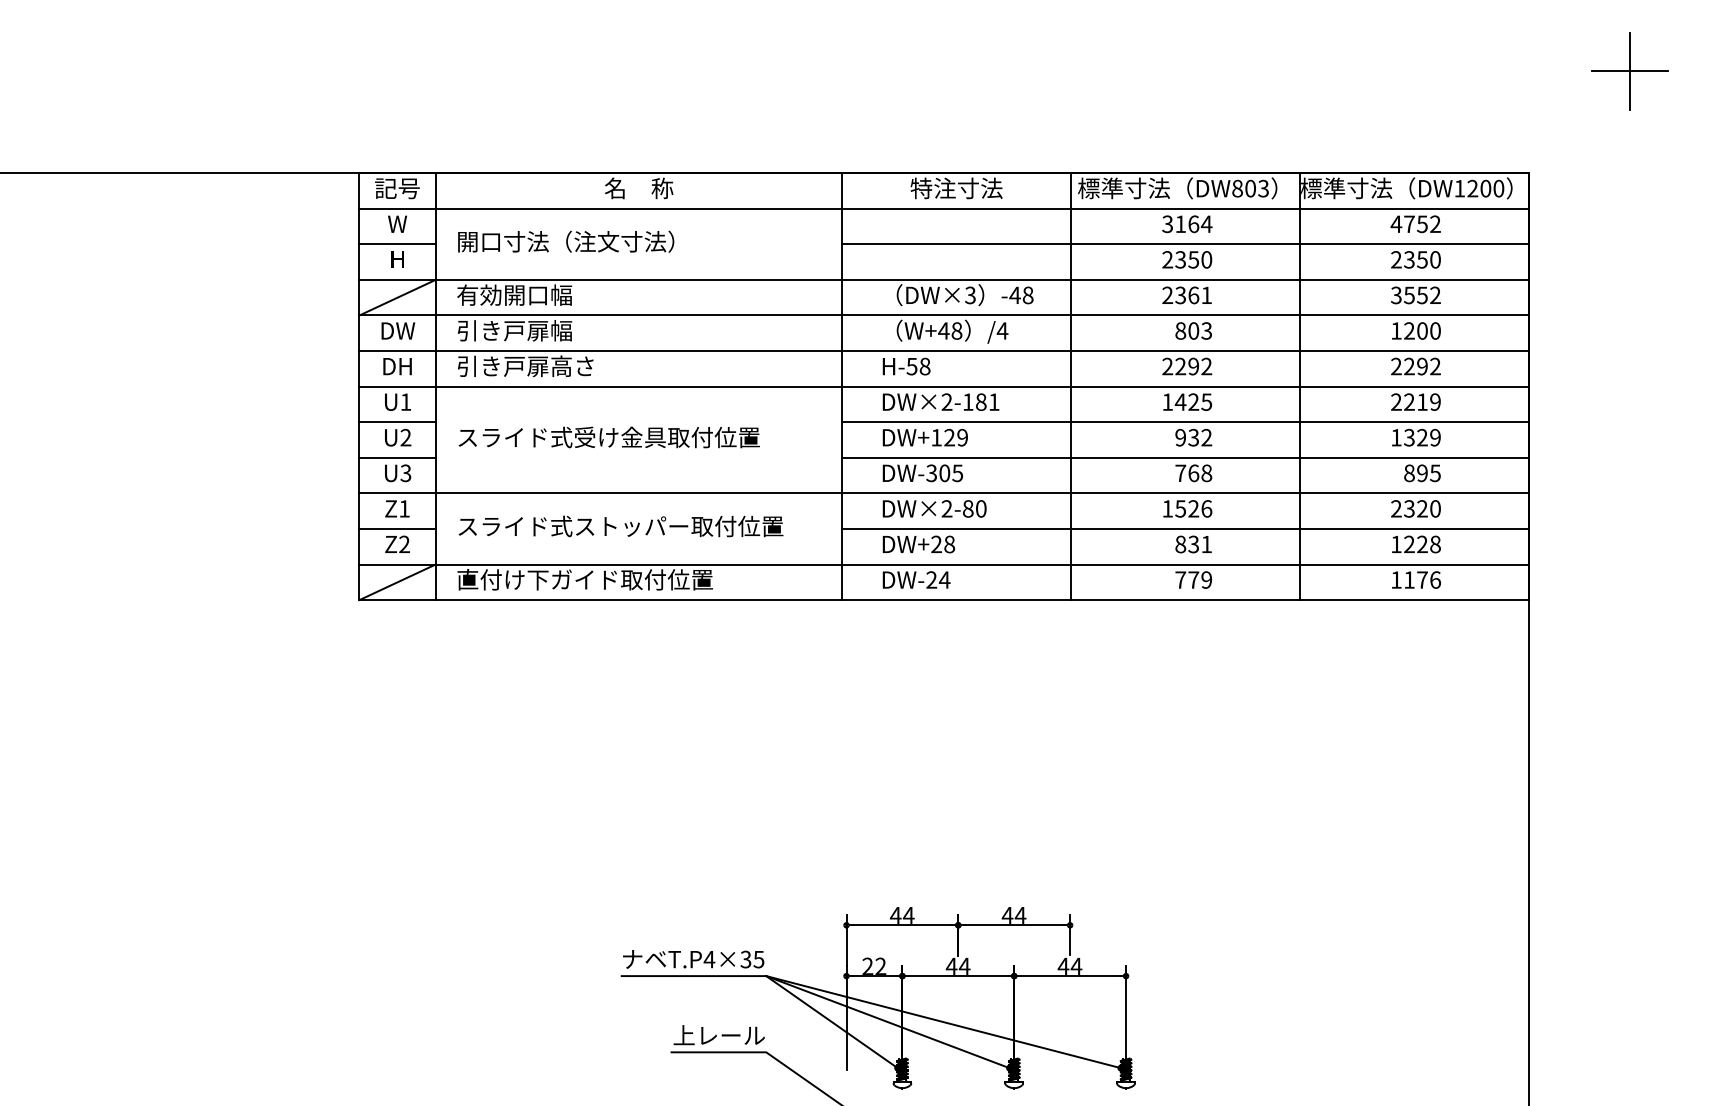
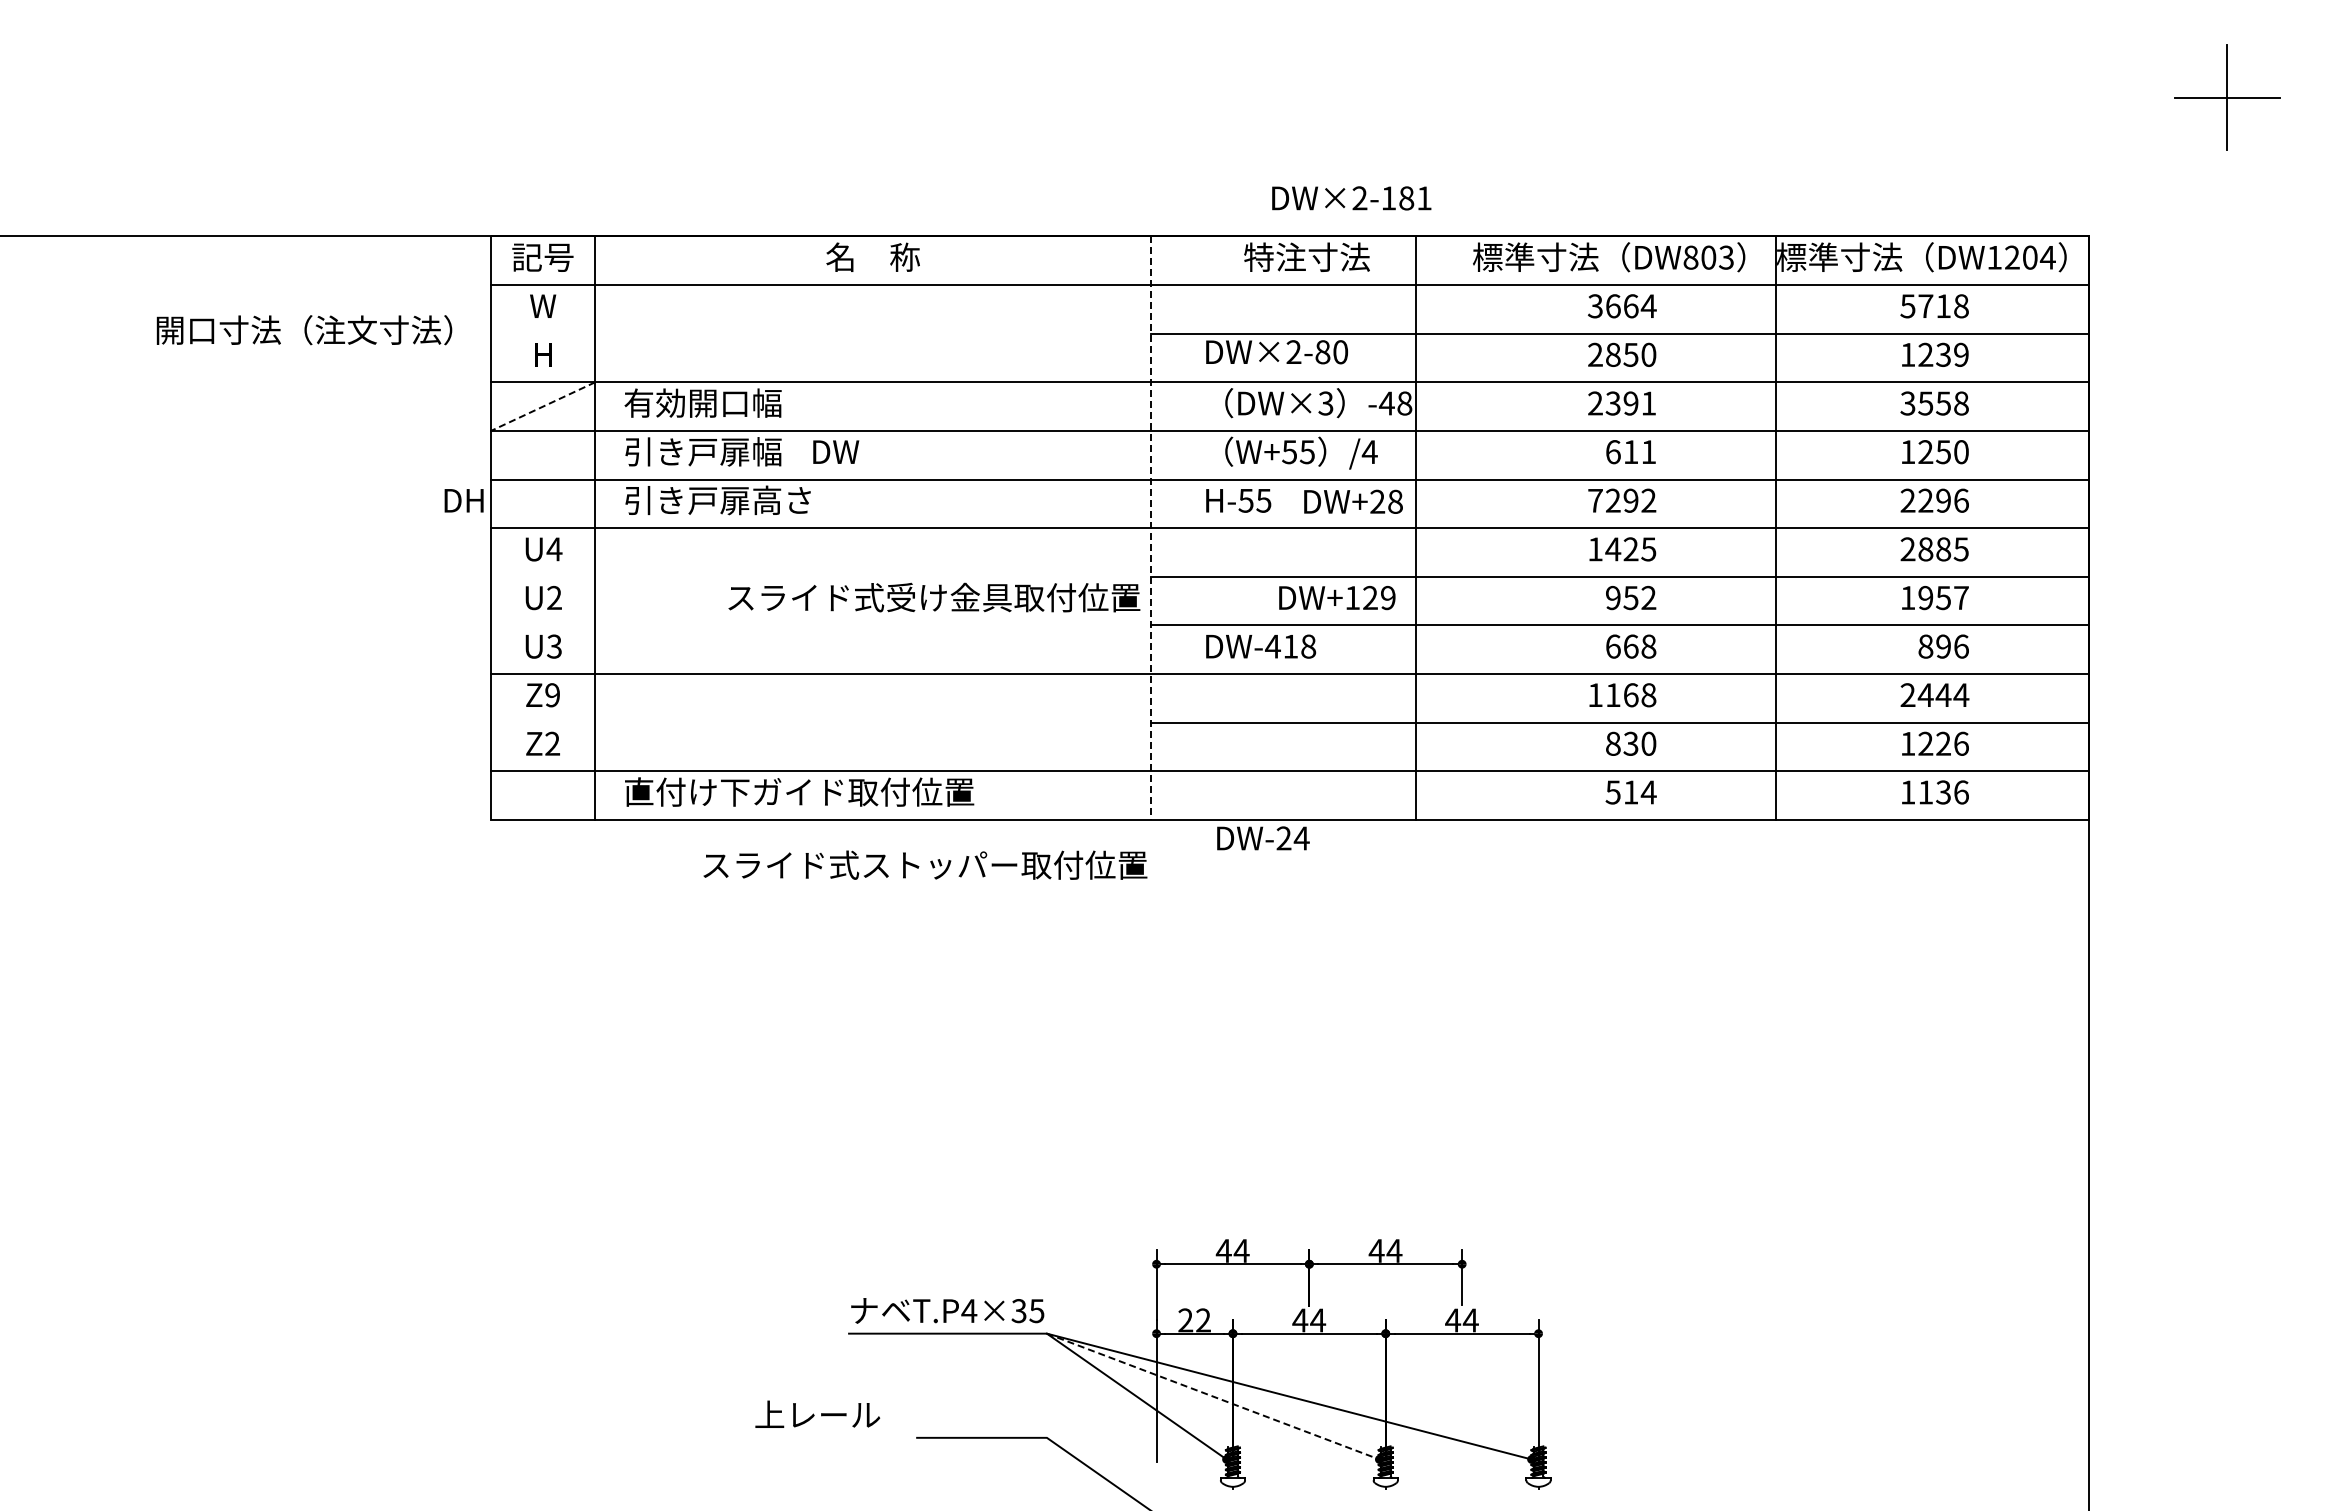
text: (1498, 188) -> (2047, 257), DW1200 -> DW1204
text: (1180, 224) -> (1613, 306), 3164 -> 3664
text: (1415, 224) -> (1934, 306), 4752 -> 5718
text: (566, 241) -> (304, 330), moved
line: (397, 244) -> (543, 333), removed
text: (1180, 259) -> (1612, 354), 2350 -> 2850
text: (1415, 259) -> (1934, 354), 2350 -> 1239
text: (1193, 295) -> (1630, 403), 2361 -> 2391
text: (1435, 295) -> (1961, 403), 3552 -> 3558
line: (397, 297) -> (542, 406), solid -> dashed
text: (398, 330) -> (836, 451), moved
text: (949, 331) -> (1297, 452), W+48 -> W+55
text: (1193, 331) -> (1630, 452), 803 -> 611
text: (1422, 331) -> (1943, 452), 1200 -> 1250
text: (397, 366) -> (463, 500), moved
text: (924, 366) -> (1263, 500), H-58 -> H-55
text: (1167, 366) -> (1595, 500), 2292 -> 7292
text: (1435, 366) -> (1961, 500), 2292 -> 2296
line: (842, 386) -> (1150, 528), solid -> dashed
line: (1071, 386) -> (1416, 527), moved
text: (405, 402) -> (554, 549), U1 -> U4
text: (940, 402) -> (1351, 198), moved
text: (1422, 402) -> (1943, 549), 2219 -> 2885
line: (397, 422) -> (543, 576), removed
text: (609, 437) -> (934, 597), moved
text: (1193, 437) -> (1630, 597), 932 -> 952
text: (1422, 437) -> (1943, 597), 1329 -> 1957
text: (925, 438) -> (1337, 598), moved
line: (397, 457) -> (543, 625), removed
text: (944, 473) -> (1290, 646), DW-305 -> DW-418
text: (1180, 473) -> (1613, 646), 768 -> 668
text: (1434, 473) -> (1960, 646), 895 -> 896
text: (404, 509) -> (552, 695), Z1 -> Z9
text: (934, 509) -> (1276, 352), moved
text: (1193, 509) -> (1630, 695), 1526 -> 1168
text: (1422, 509) -> (1943, 695), 2320 -> 2444
text: (621, 525) -> (925, 864), moved
line: (397, 528) -> (543, 722), removed
text: (918, 544) -> (1353, 501), moved
text: (1206, 544) -> (1648, 743), 831 -> 830
text: (1435, 544) -> (1961, 743), 1228 -> 1226
text: (916, 580) -> (1263, 838), moved
text: (1193, 580) -> (1630, 792), 779 -> 514
text: (1422, 580) -> (1943, 792), 1176 -> 1136
line: (397, 582) -> (543, 795), removed
line: (888, 1022) -> (1213, 1396), solid -> dashed
text: (719, 1034) -> (817, 1413), moved

